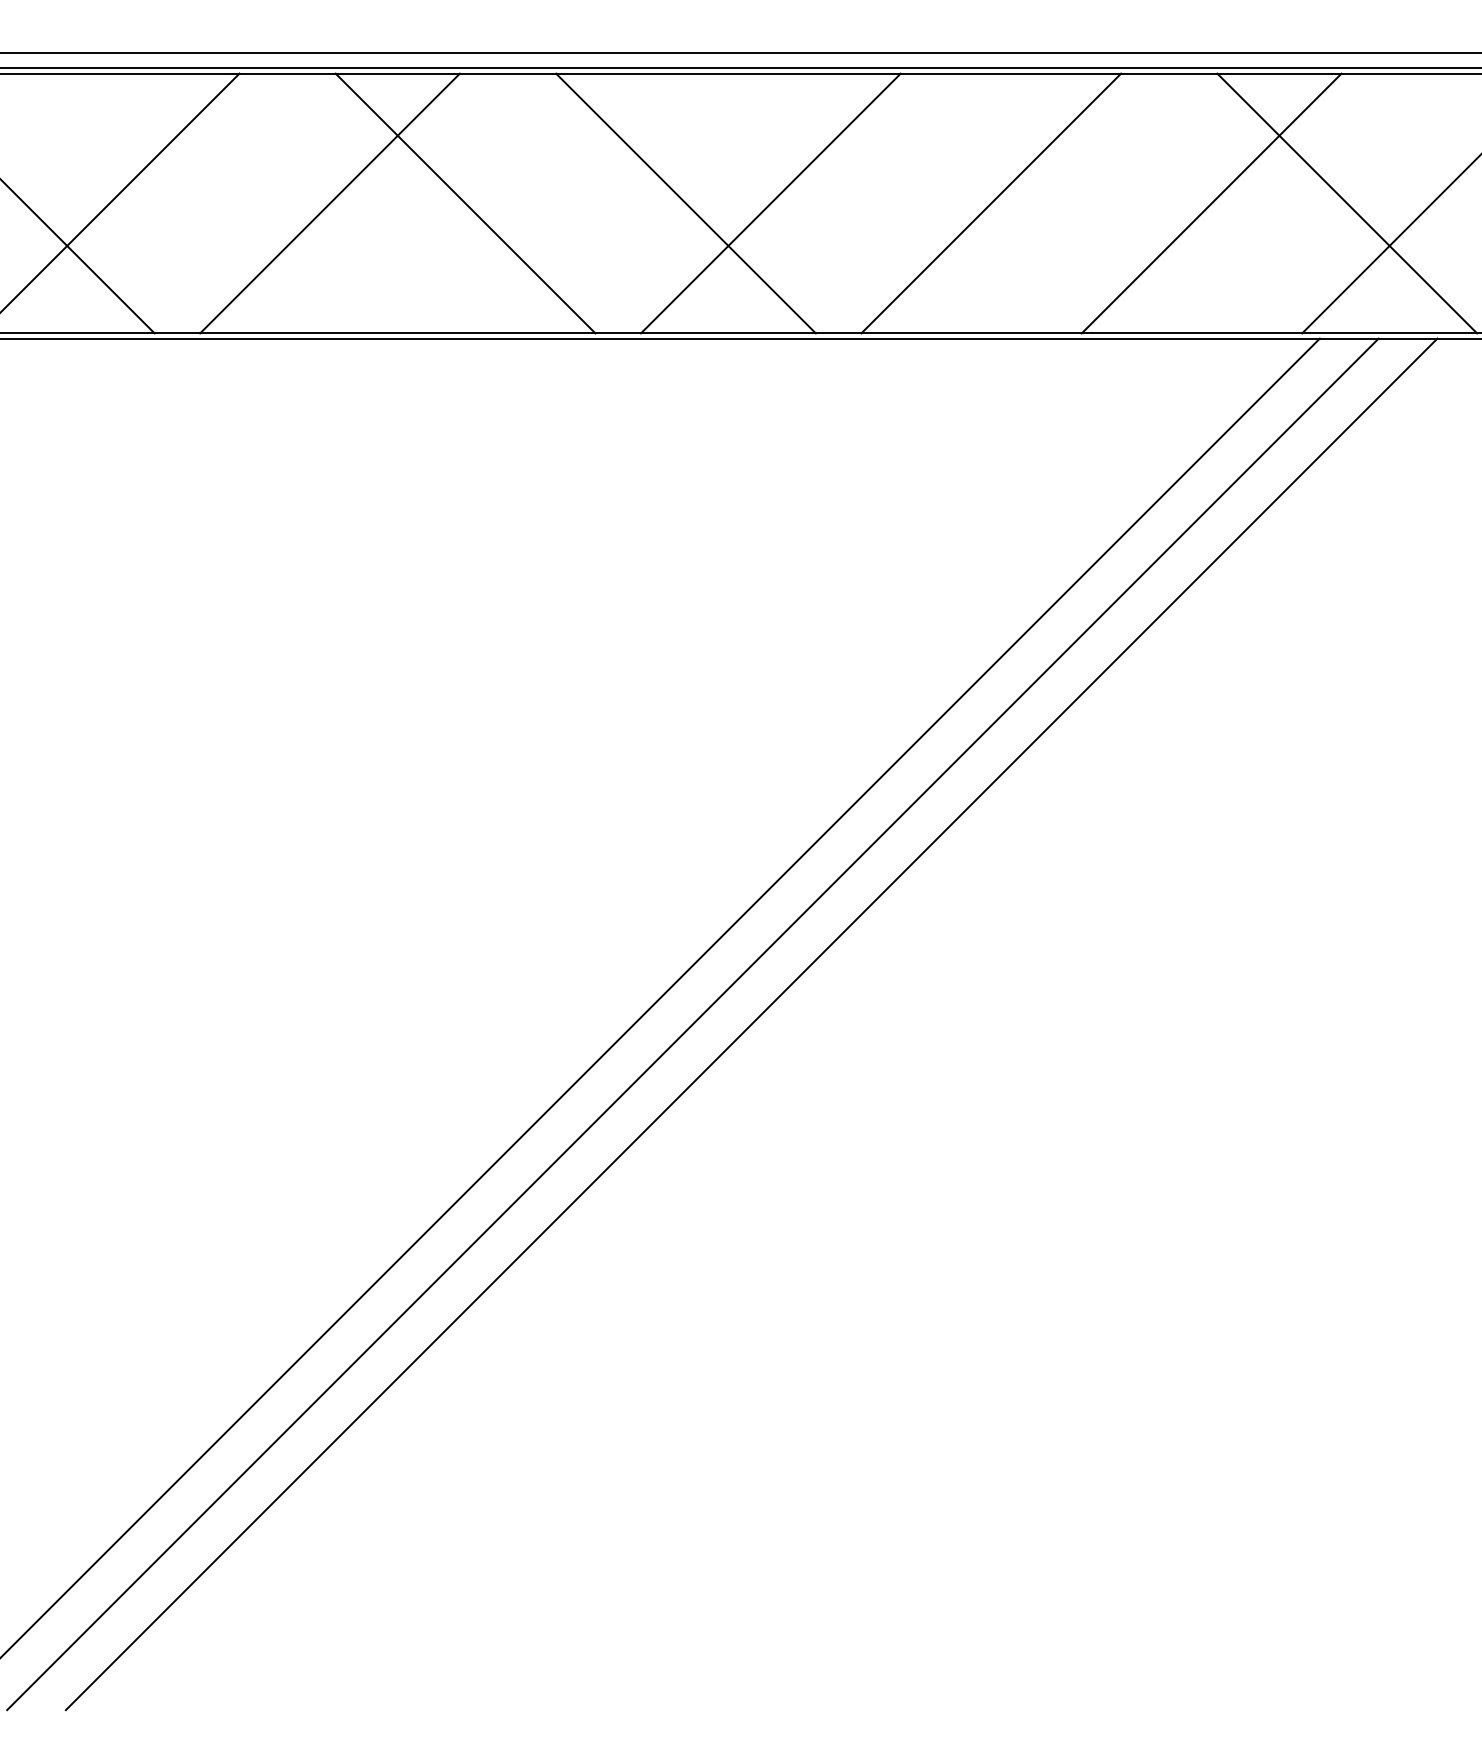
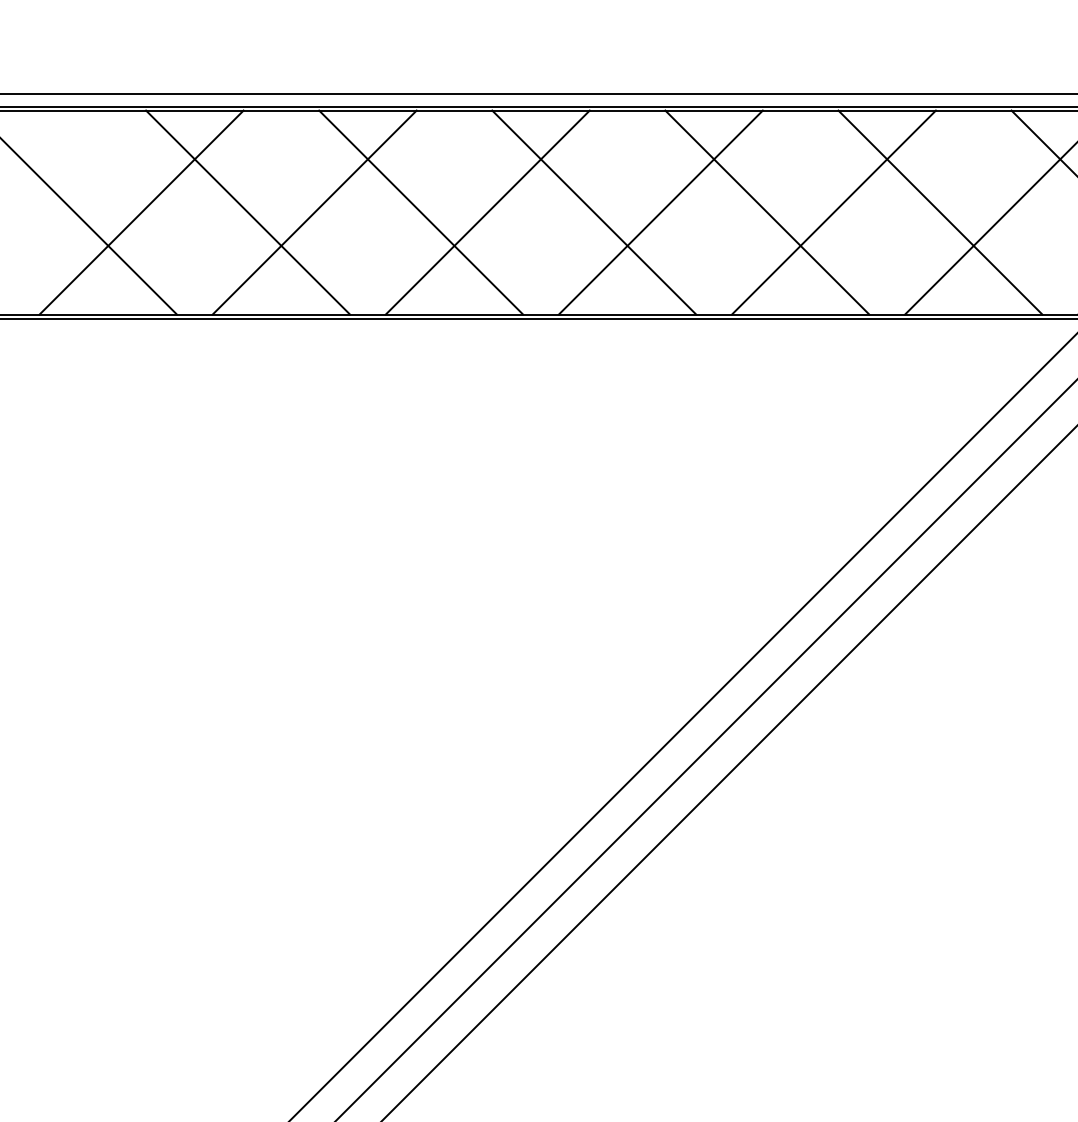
line: (245, 203) -> (248, 212), added
line: (550, 203) -> (487, 212), added
line: (906, 203) -> (767, 212), added
line: (1126, 203) -> (940, 212), added

